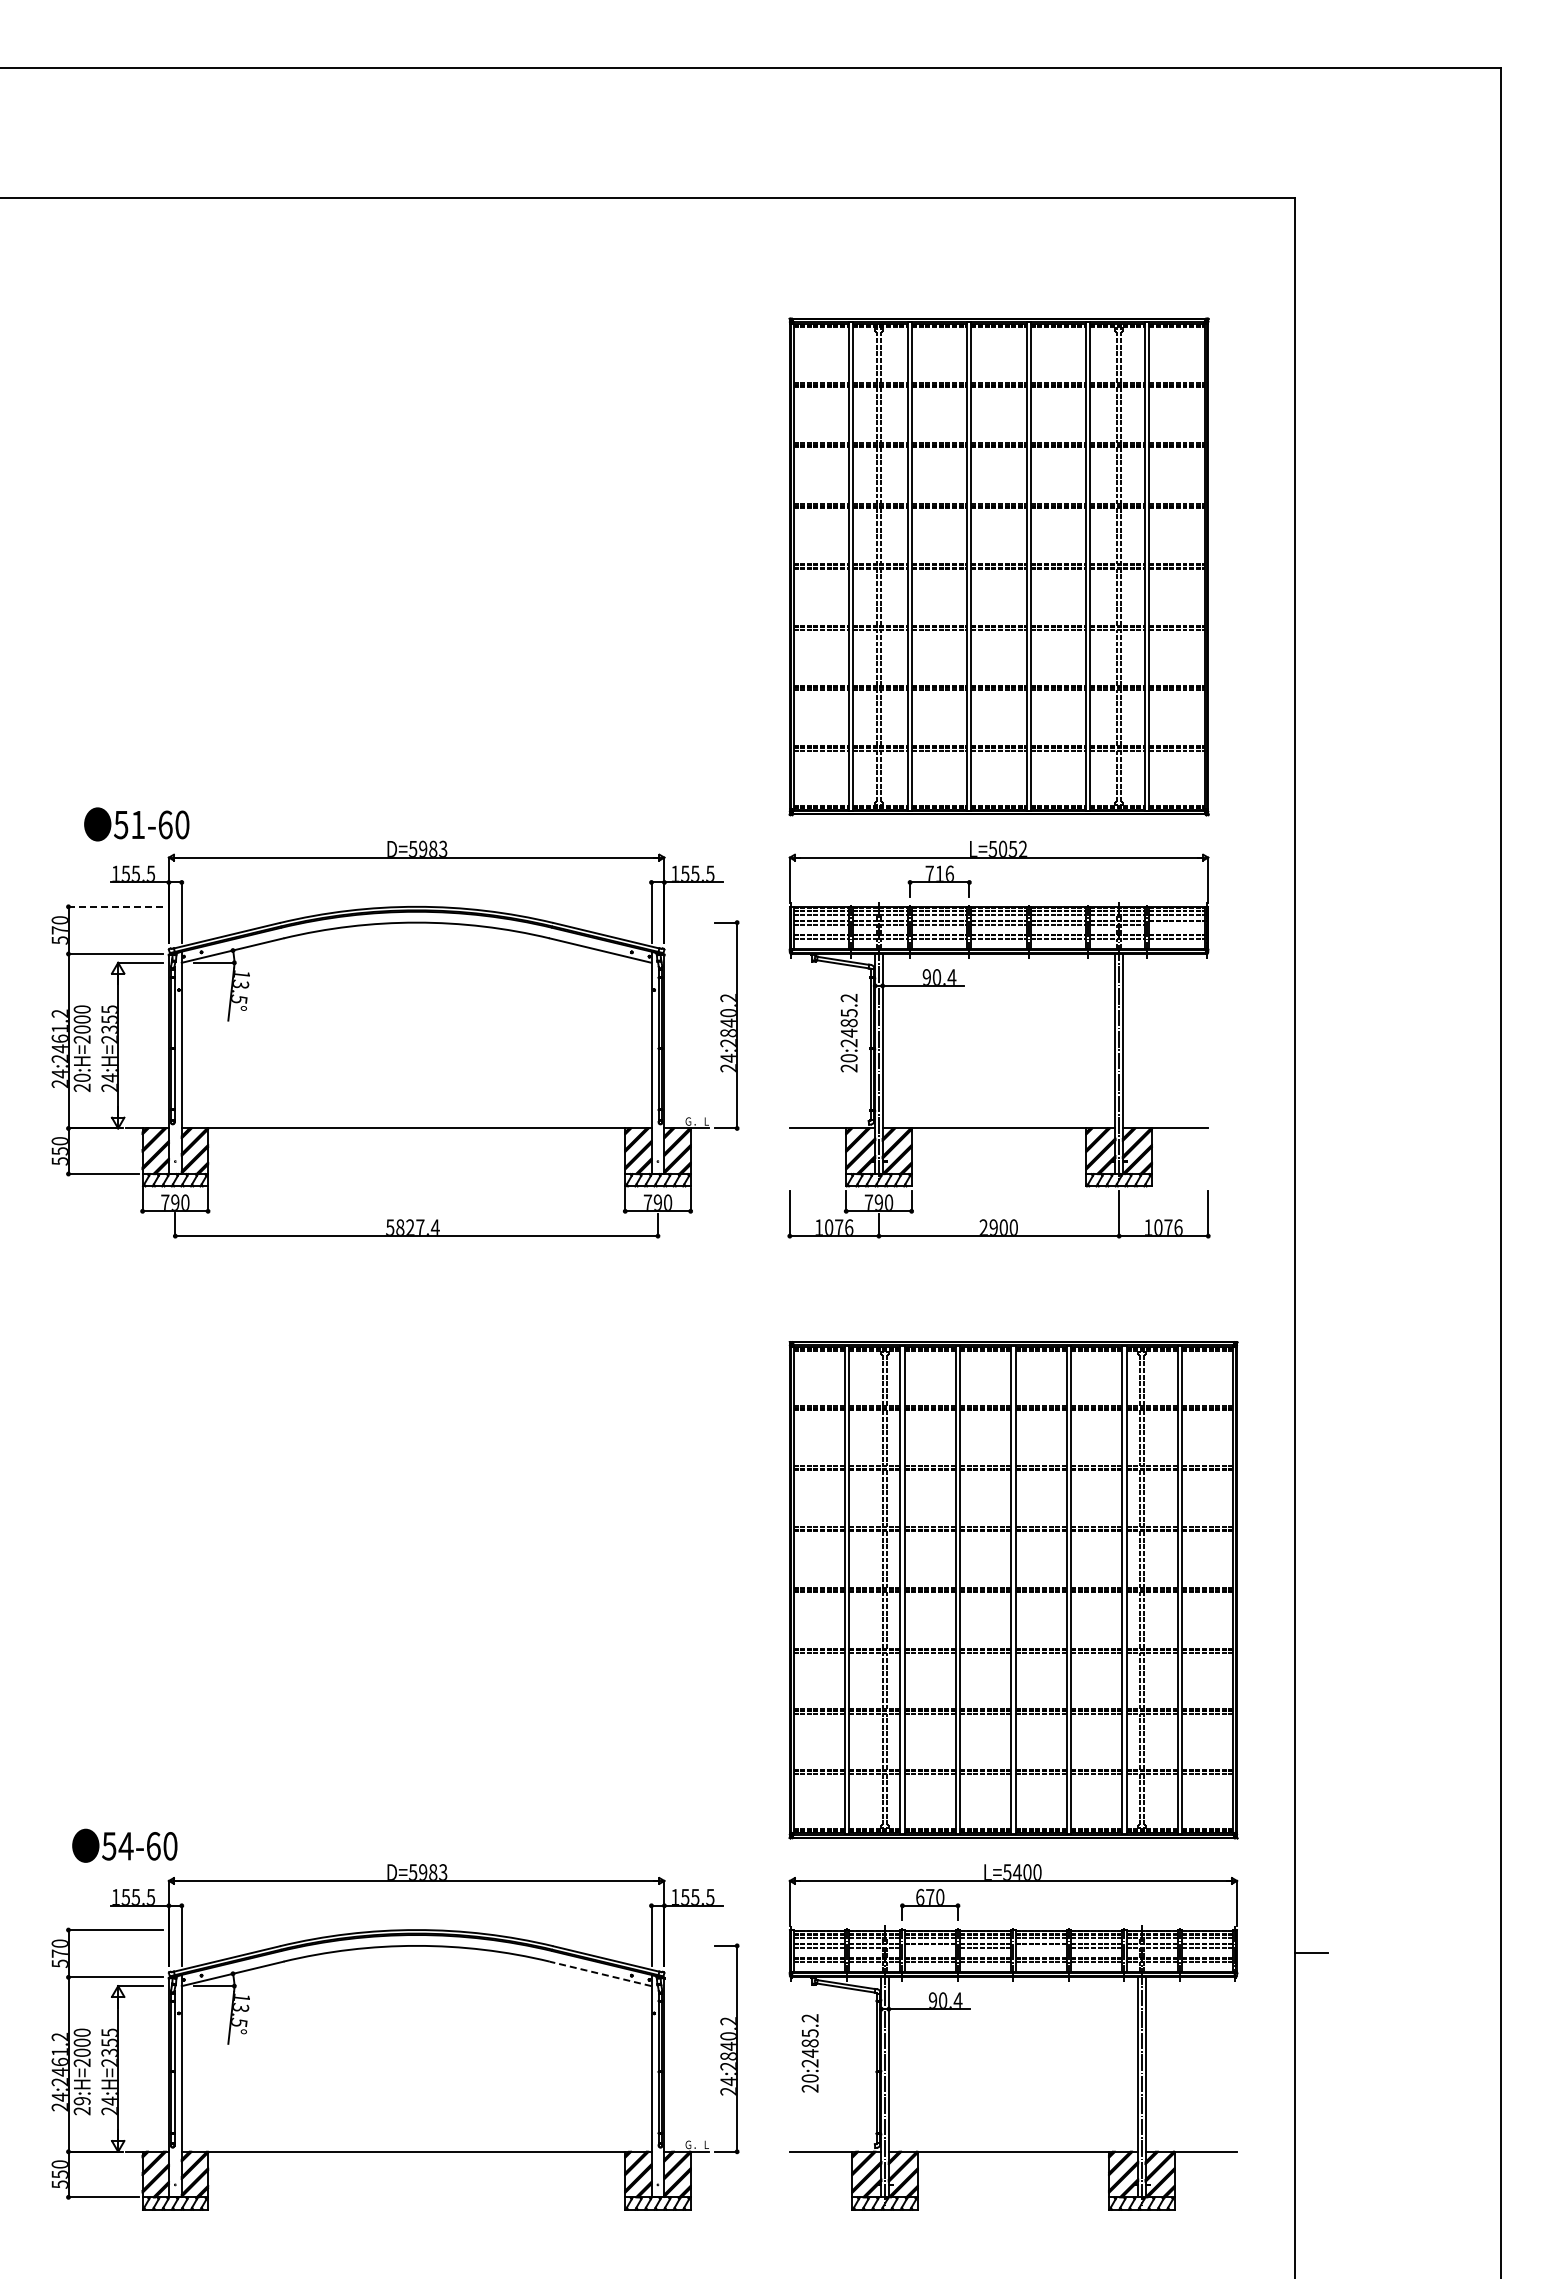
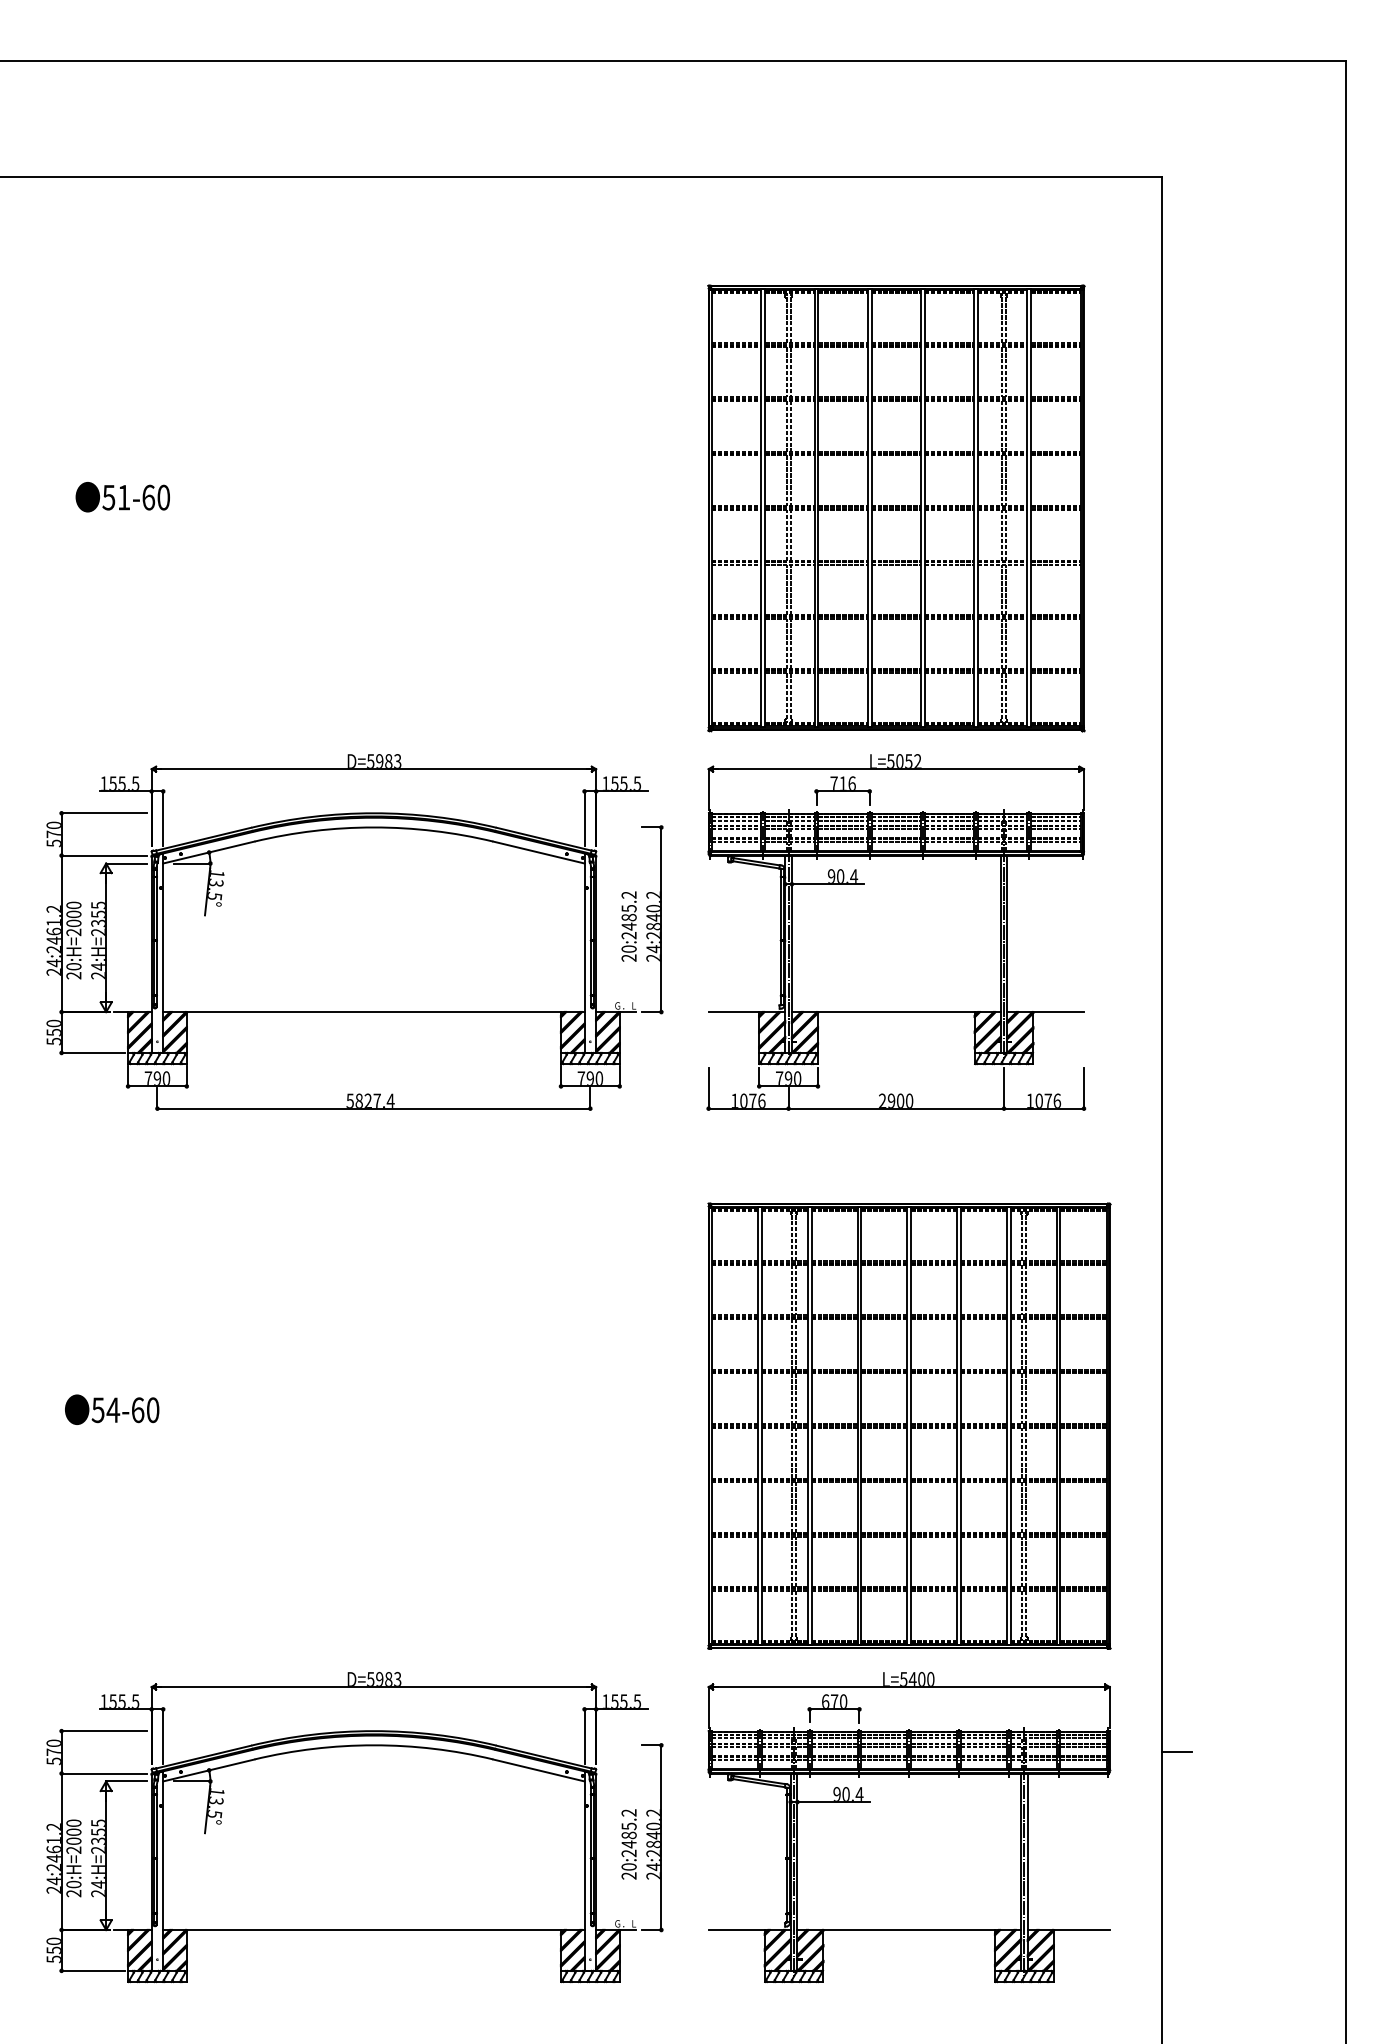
text: (136, 824) -> (122, 497), moved
line: (115, 906) -> (103, 812), dashed -> solid
line: (1176, 924) -> (1055, 829), added
text: (848, 1033) -> (628, 926), moved
text: (124, 1845) -> (111, 1409), moved
line: (929, 1948) -> (833, 1747), added
line: (1040, 1948) -> (933, 1747), added
line: (600, 1973) -> (538, 1770), dashed -> solid
text: (809, 2053) -> (628, 1844), moved
text: (81, 2101) -> (73, 1884), 29:H=2000 -> 20:H=2000

